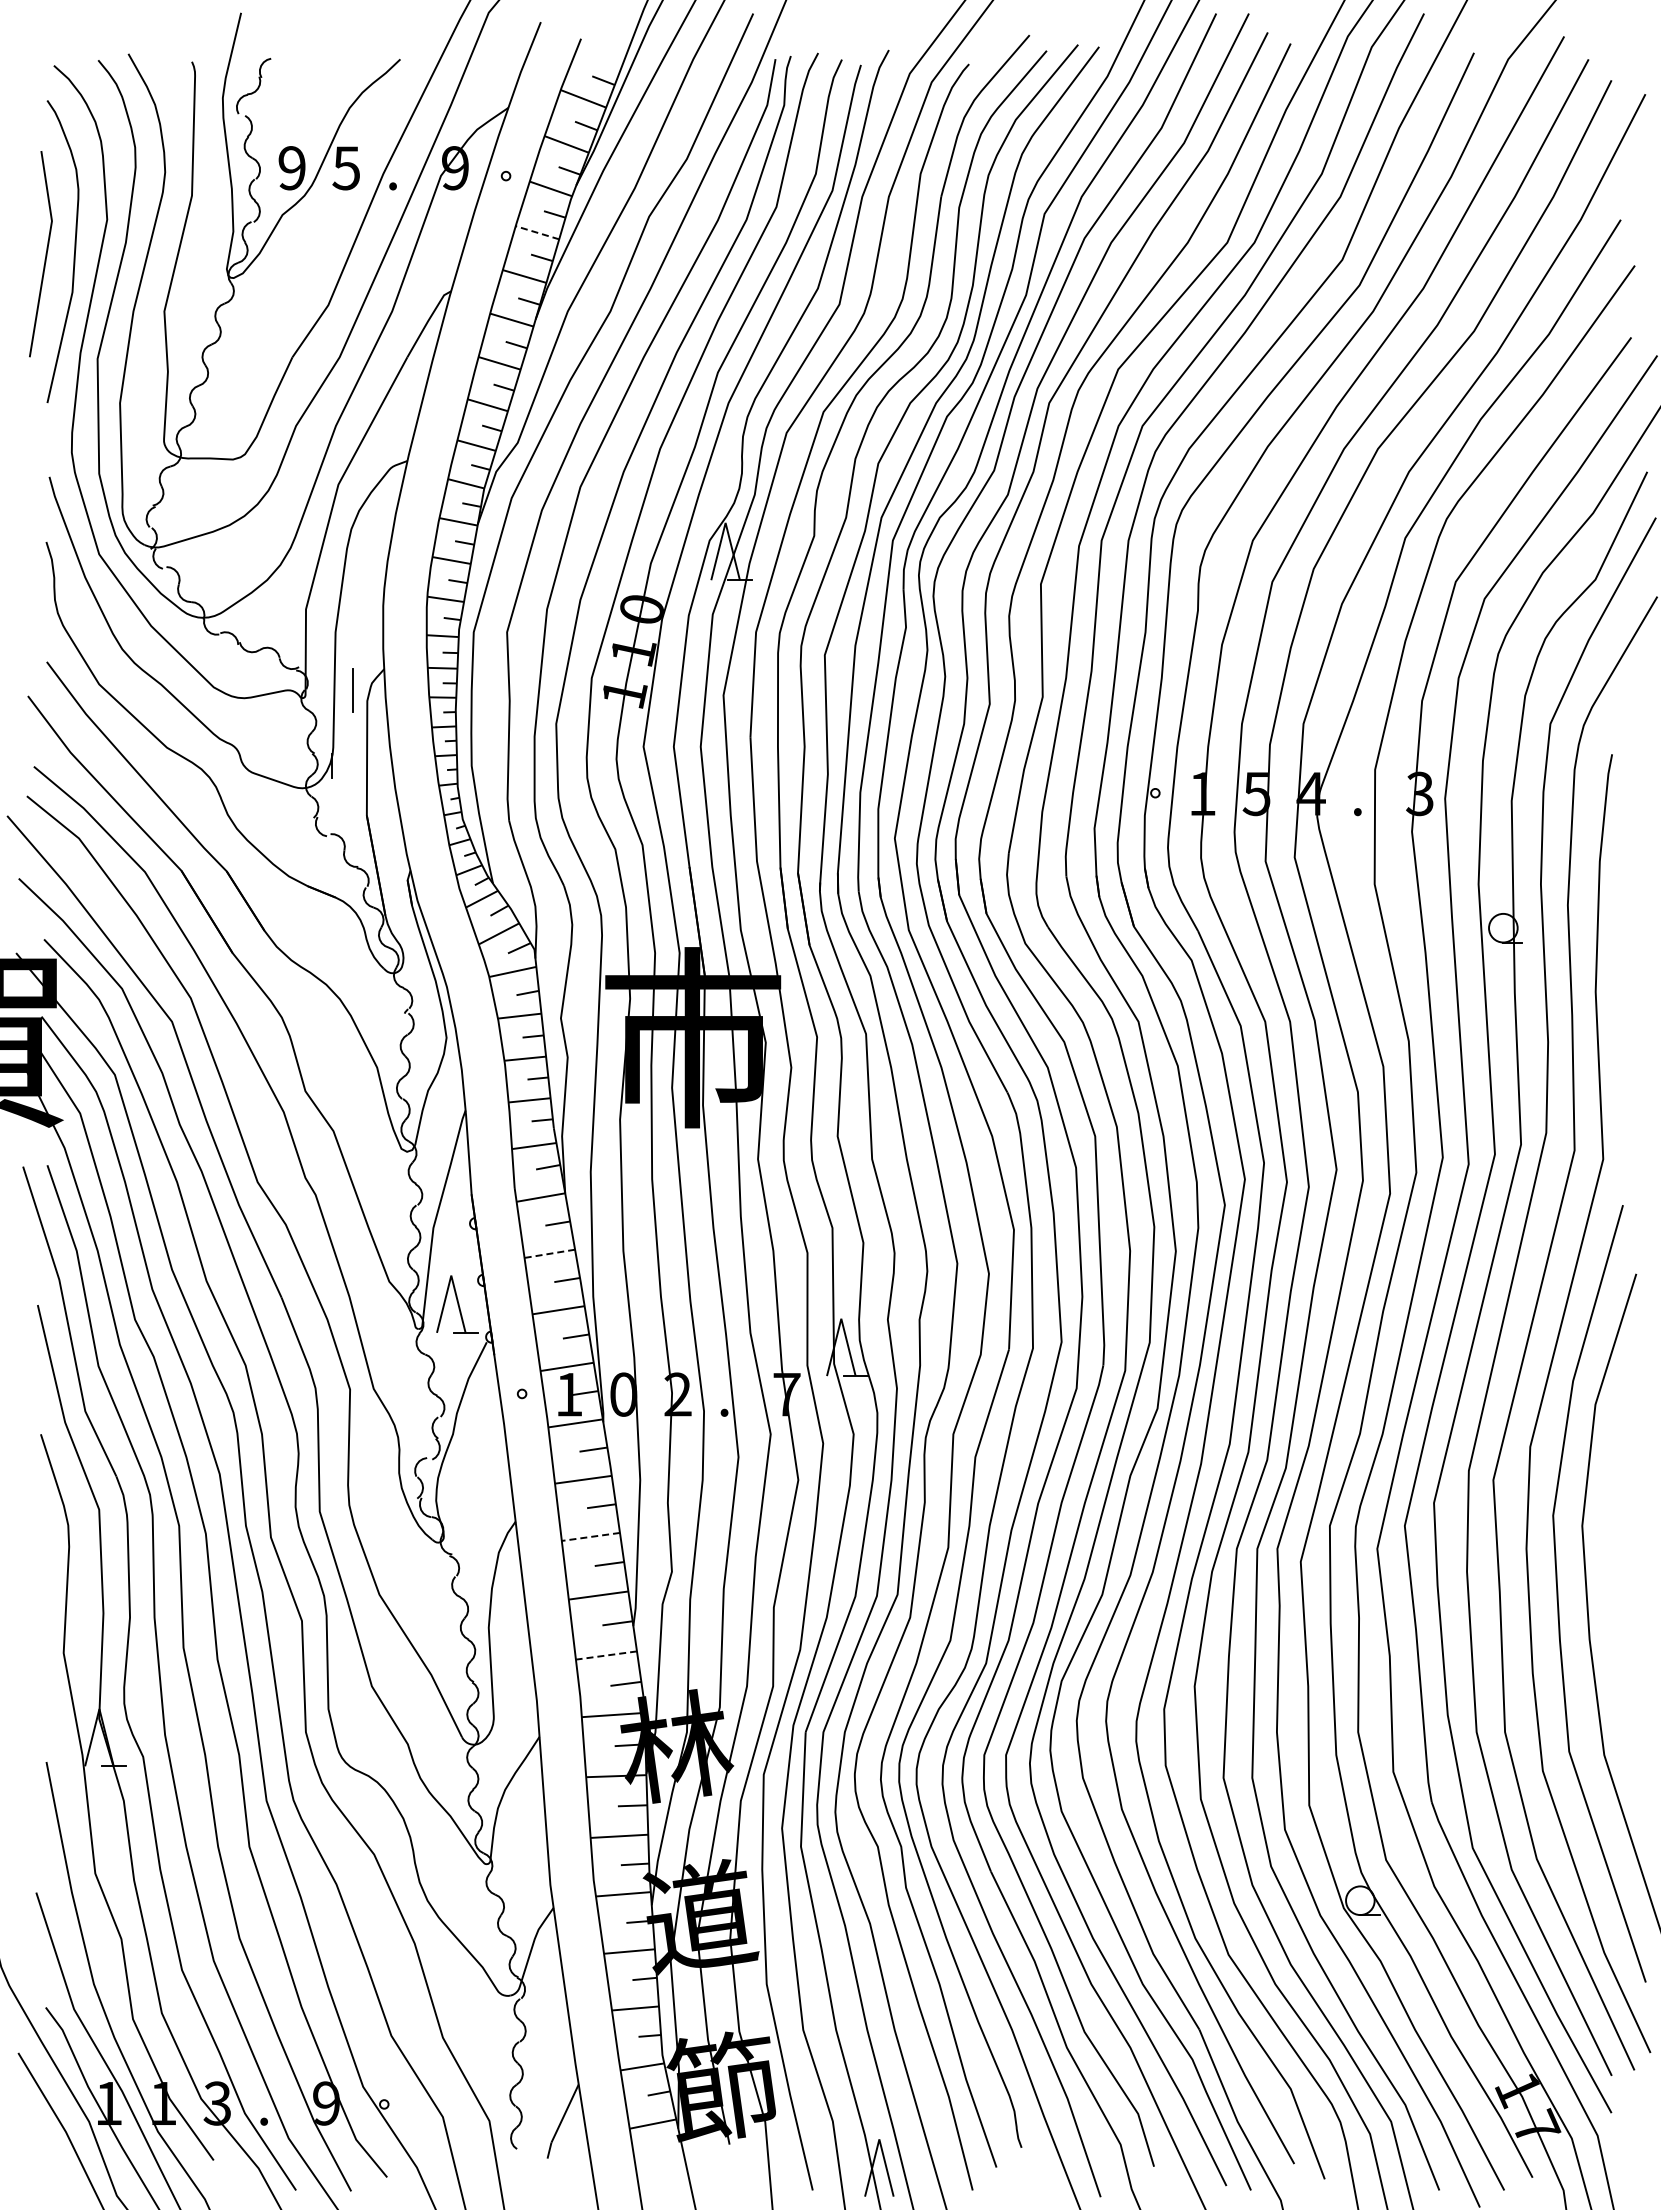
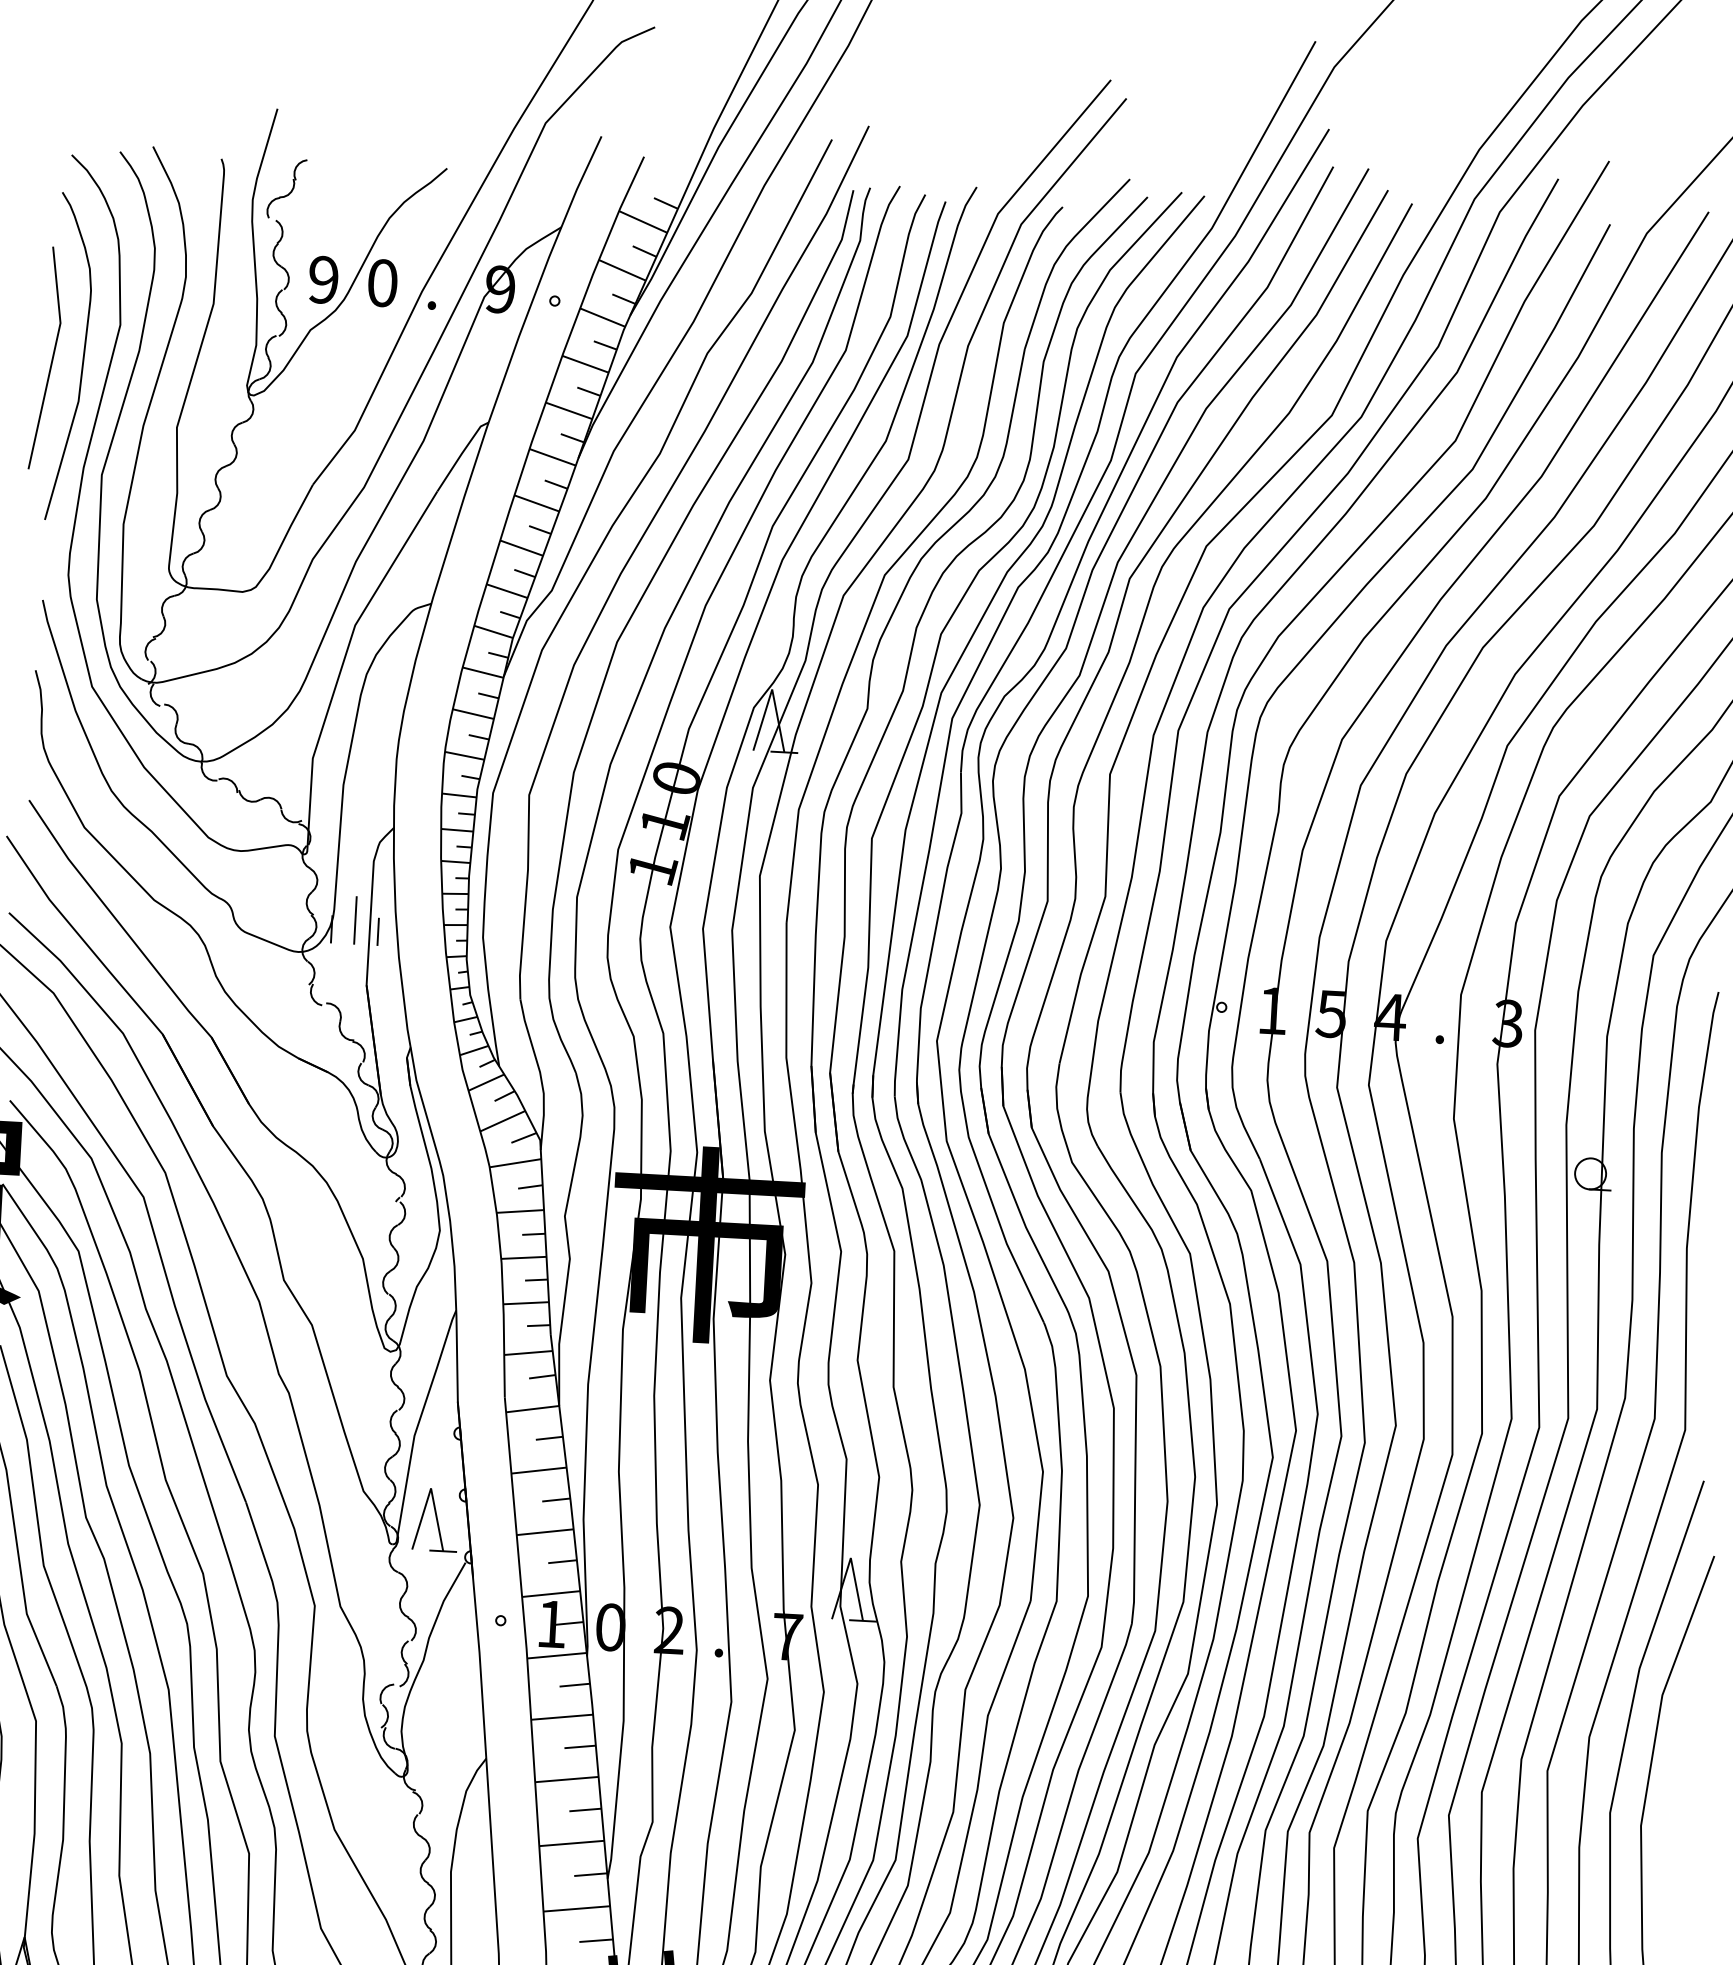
text: (346, 168) -> (382, 283), 5 -> 0
line: (537, 232) -> (585, 363), dashed -> solid
line: (352, 690) -> (354, 920), moved
line: (374, 765) -> (377, 931), added
line: (549, 1253) -> (538, 1470), dashed -> solid
line: (590, 1537) -> (566, 1780), dashed -> solid
line: (606, 1655) -> (576, 1908), dashed -> solid

